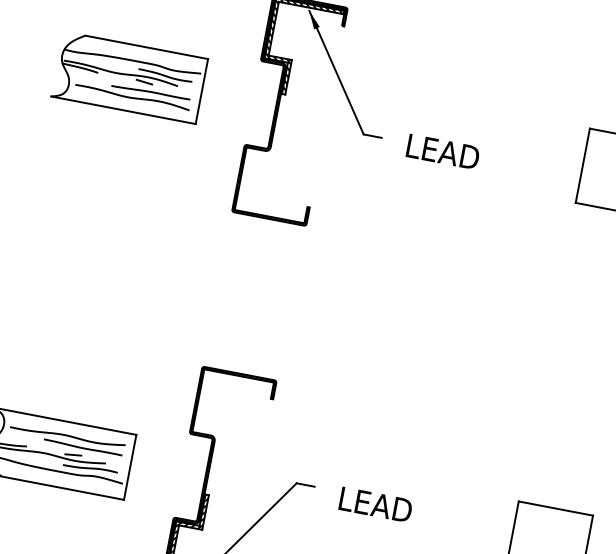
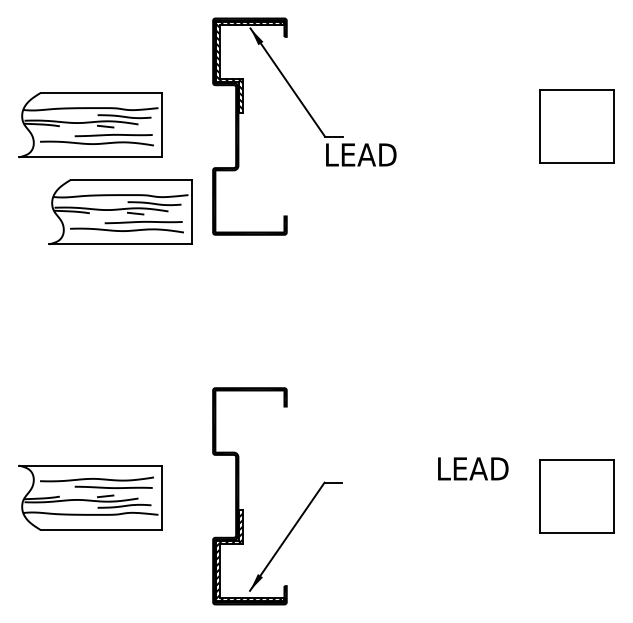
text: (443, 151) -> (361, 154), moved
part: (142, 171) -> (120, 212), added
text: (376, 504) -> (473, 468), moved

